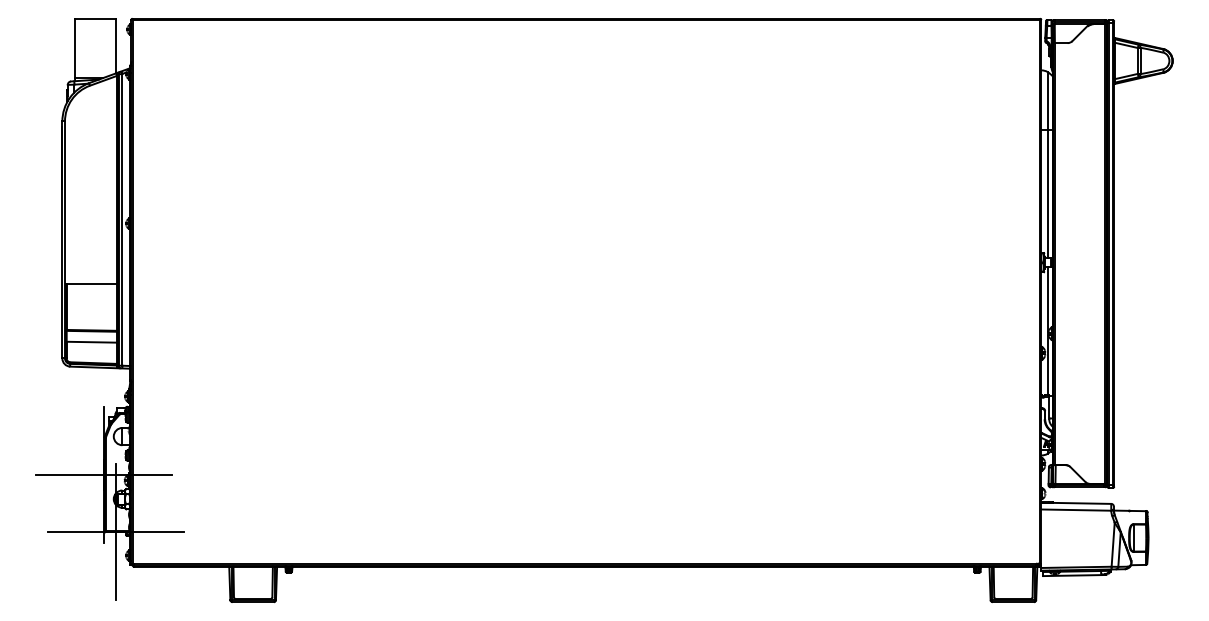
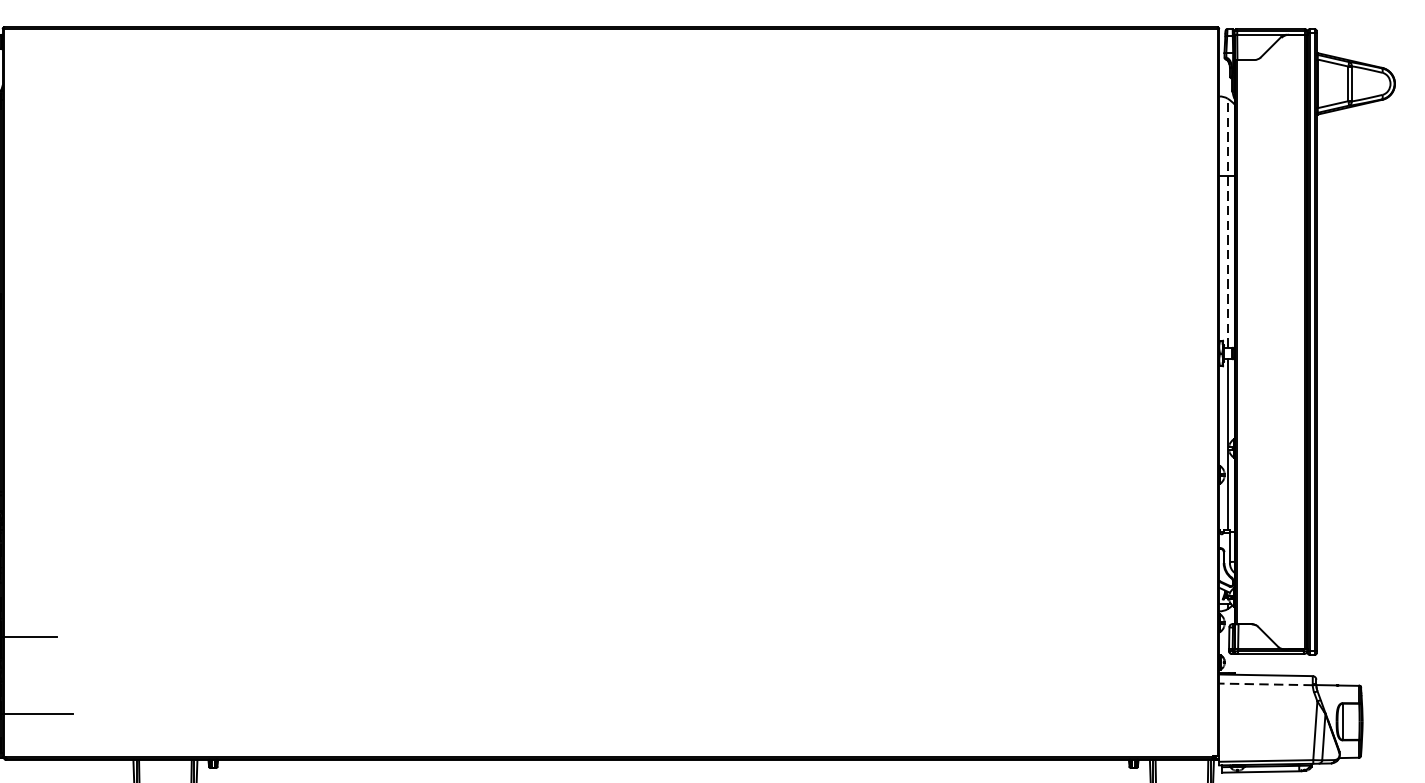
line: (1047, 164) -> (1227, 222), solid -> dashed
line: (1076, 510) -> (1266, 684), solid -> dashed

